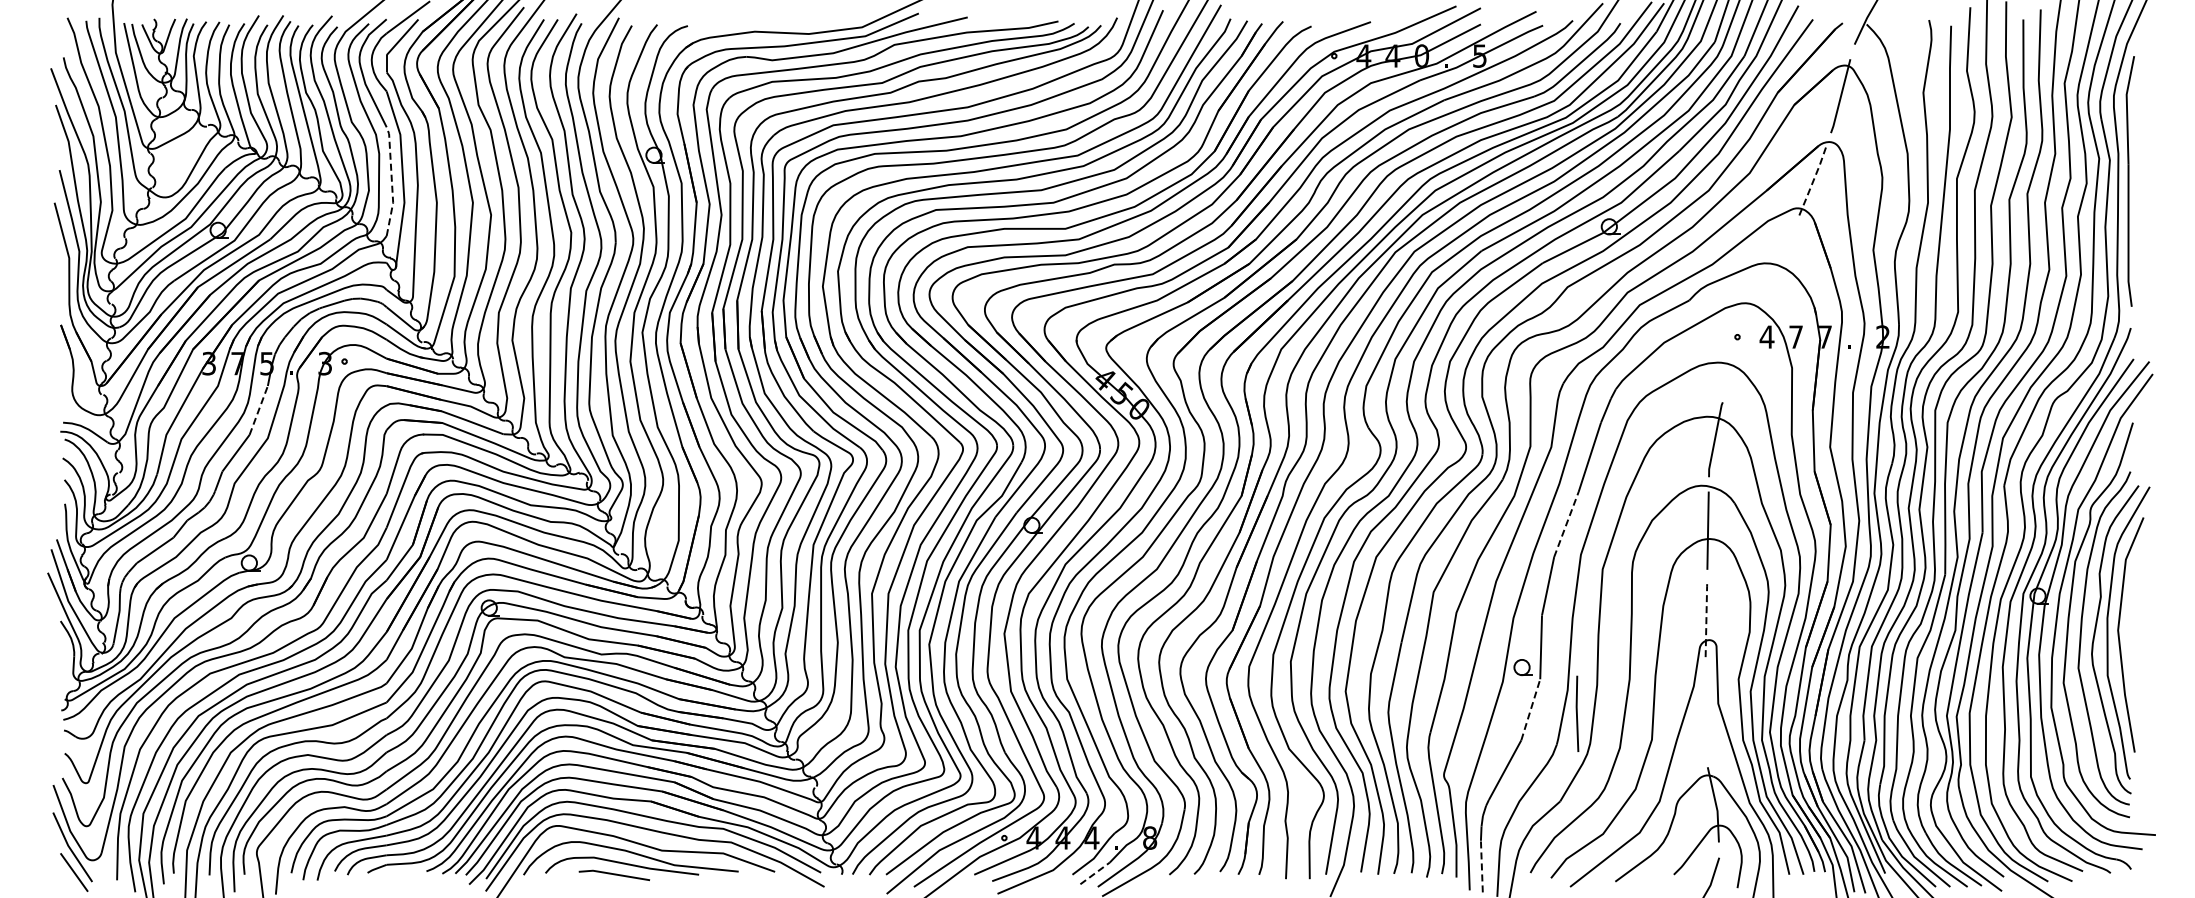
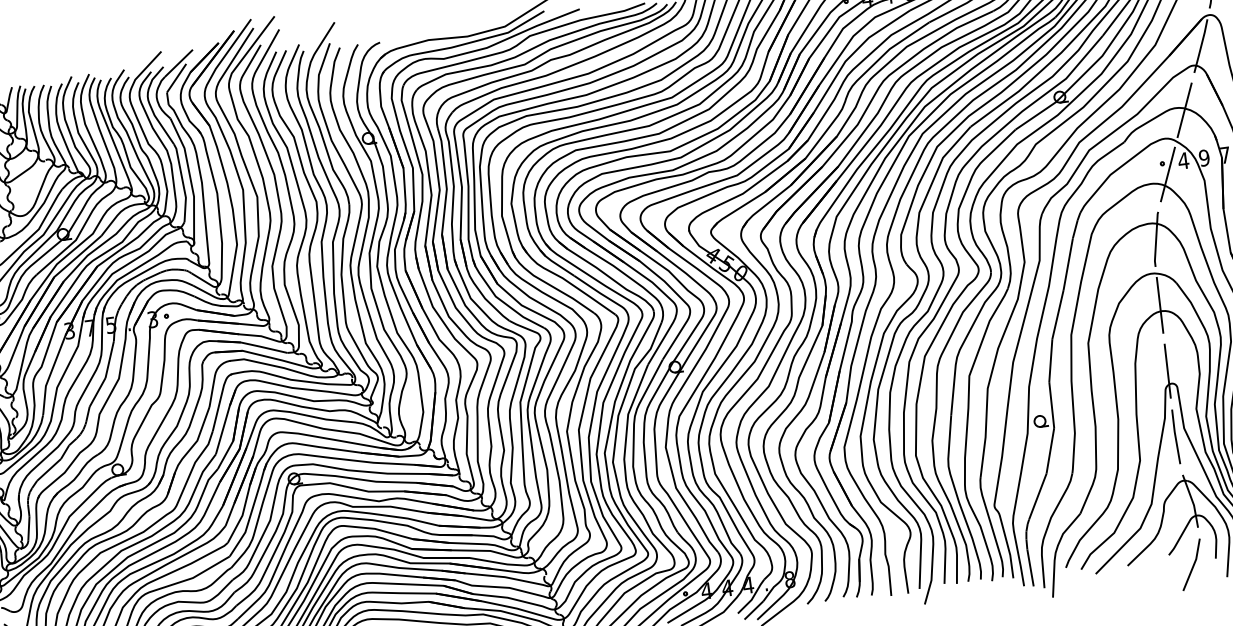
line: (391, 181) -> (182, 182), dashed -> solid
line: (1812, 183) -> (1201, 46), dashed -> solid
line: (1777, 267) -> (1184, 110), added
text: (1796, 336) -> (1204, 157), 7 -> 9
line: (1742, 352) -> (1167, 174), added
line: (258, 410) -> (109, 359), dashed -> solid
line: (1566, 524) -> (1058, 314), dashed -> solid
line: (1706, 621) -> (1167, 370), dashed -> solid
line: (1530, 709) -> (1050, 450), dashed -> solid
line: (1577, 713) -> (1175, 436), moved
line: (1481, 866) -> (1030, 567), dashed -> solid
line: (1095, 873) -> (754, 610), dashed -> solid

